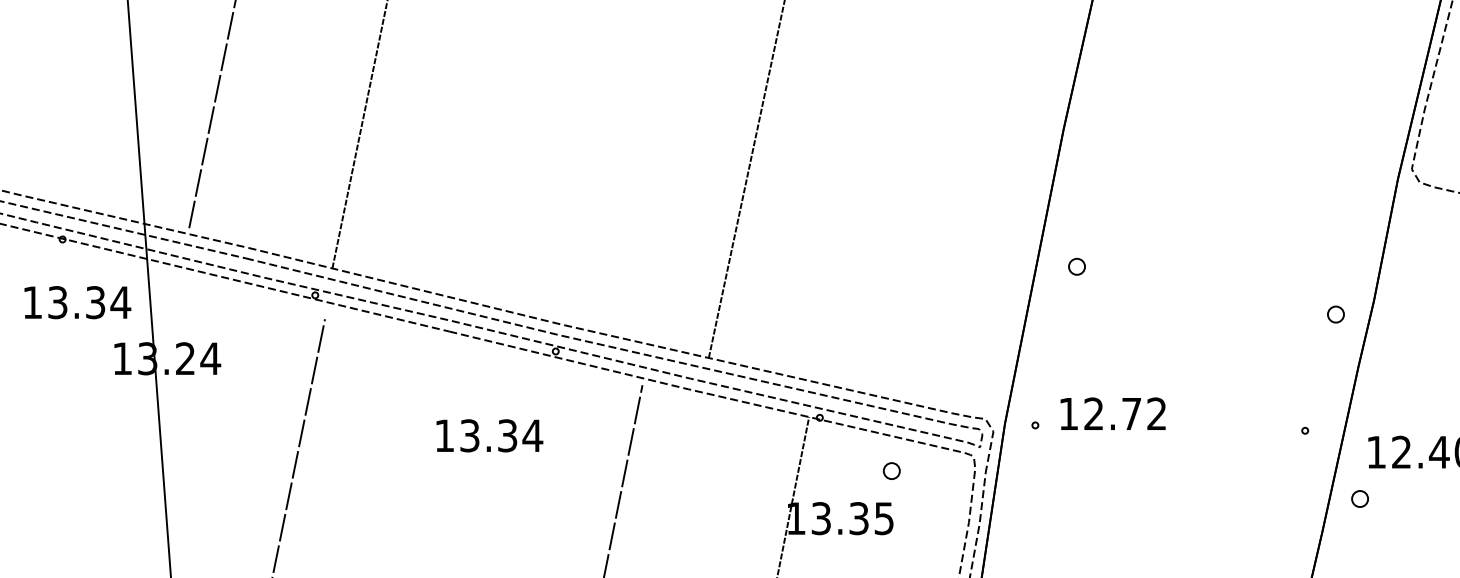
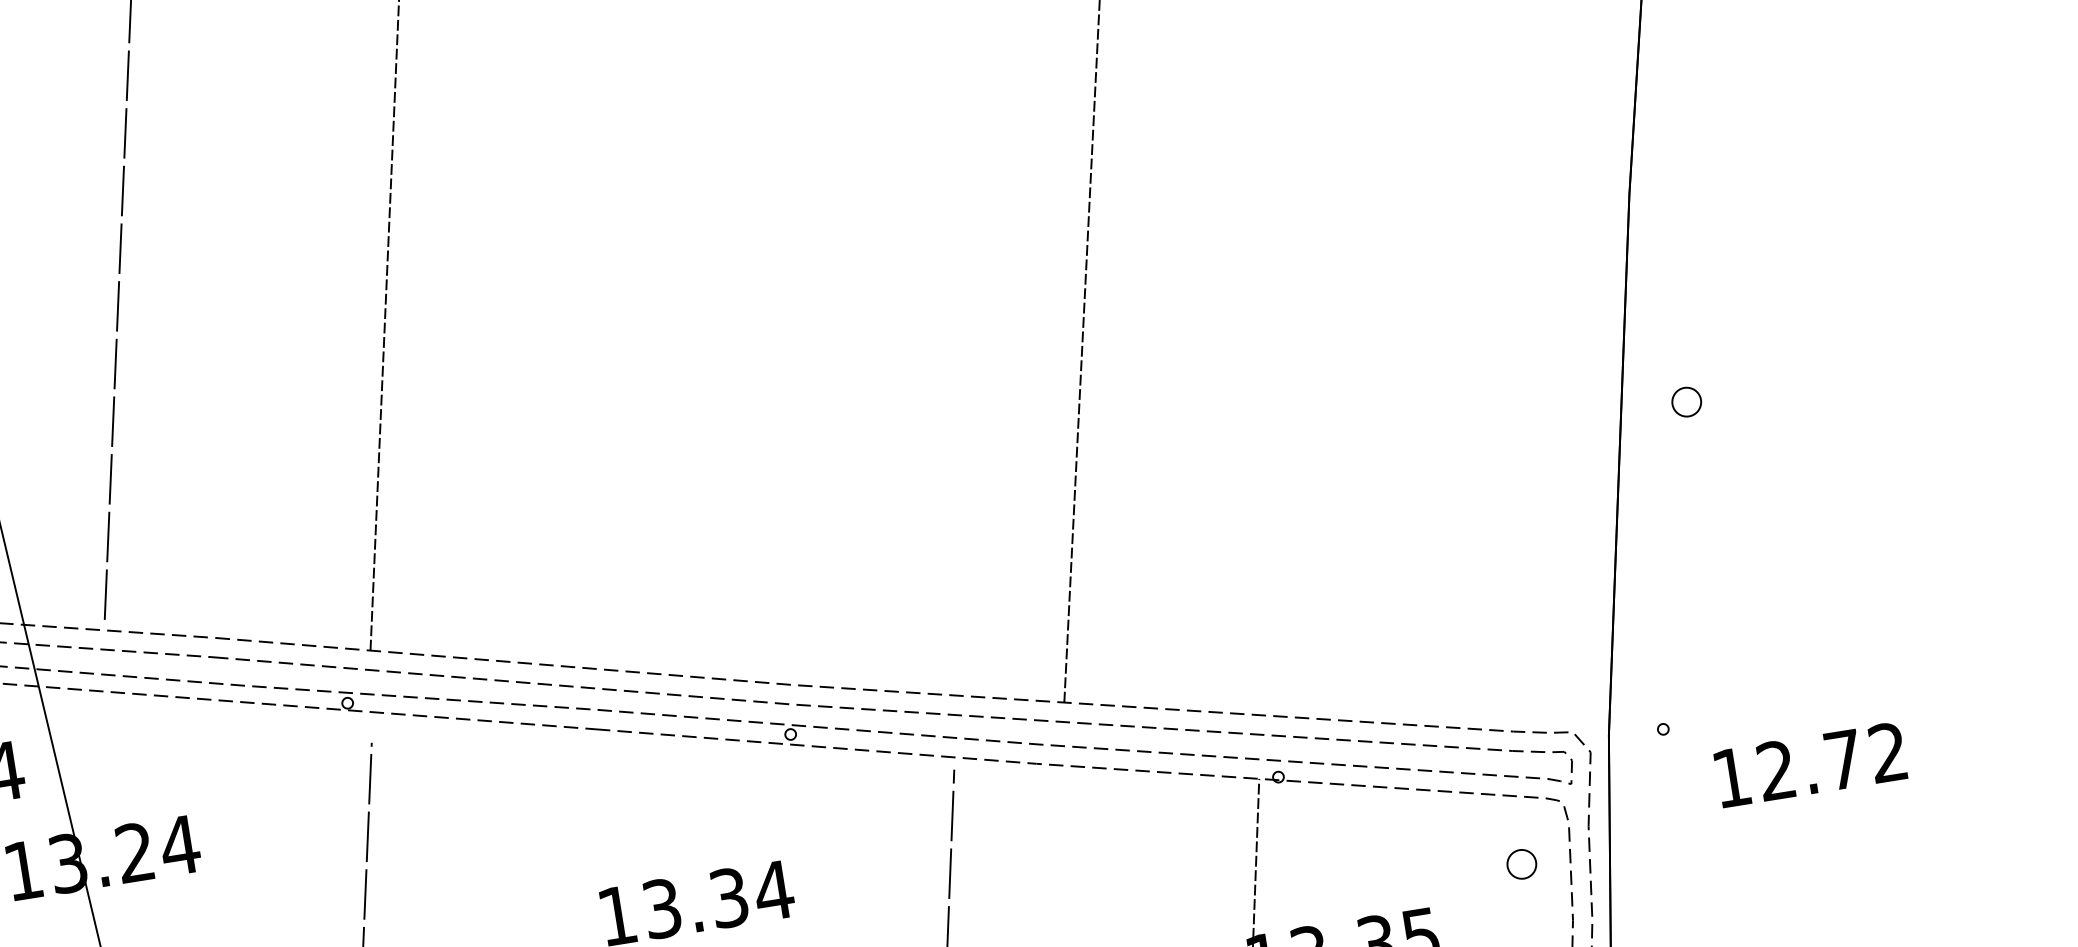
part: (1076, 266) -> (1685, 401), moved
text: (1112, 413) -> (1809, 764), moved
part: (891, 470) -> (1521, 863), moved

